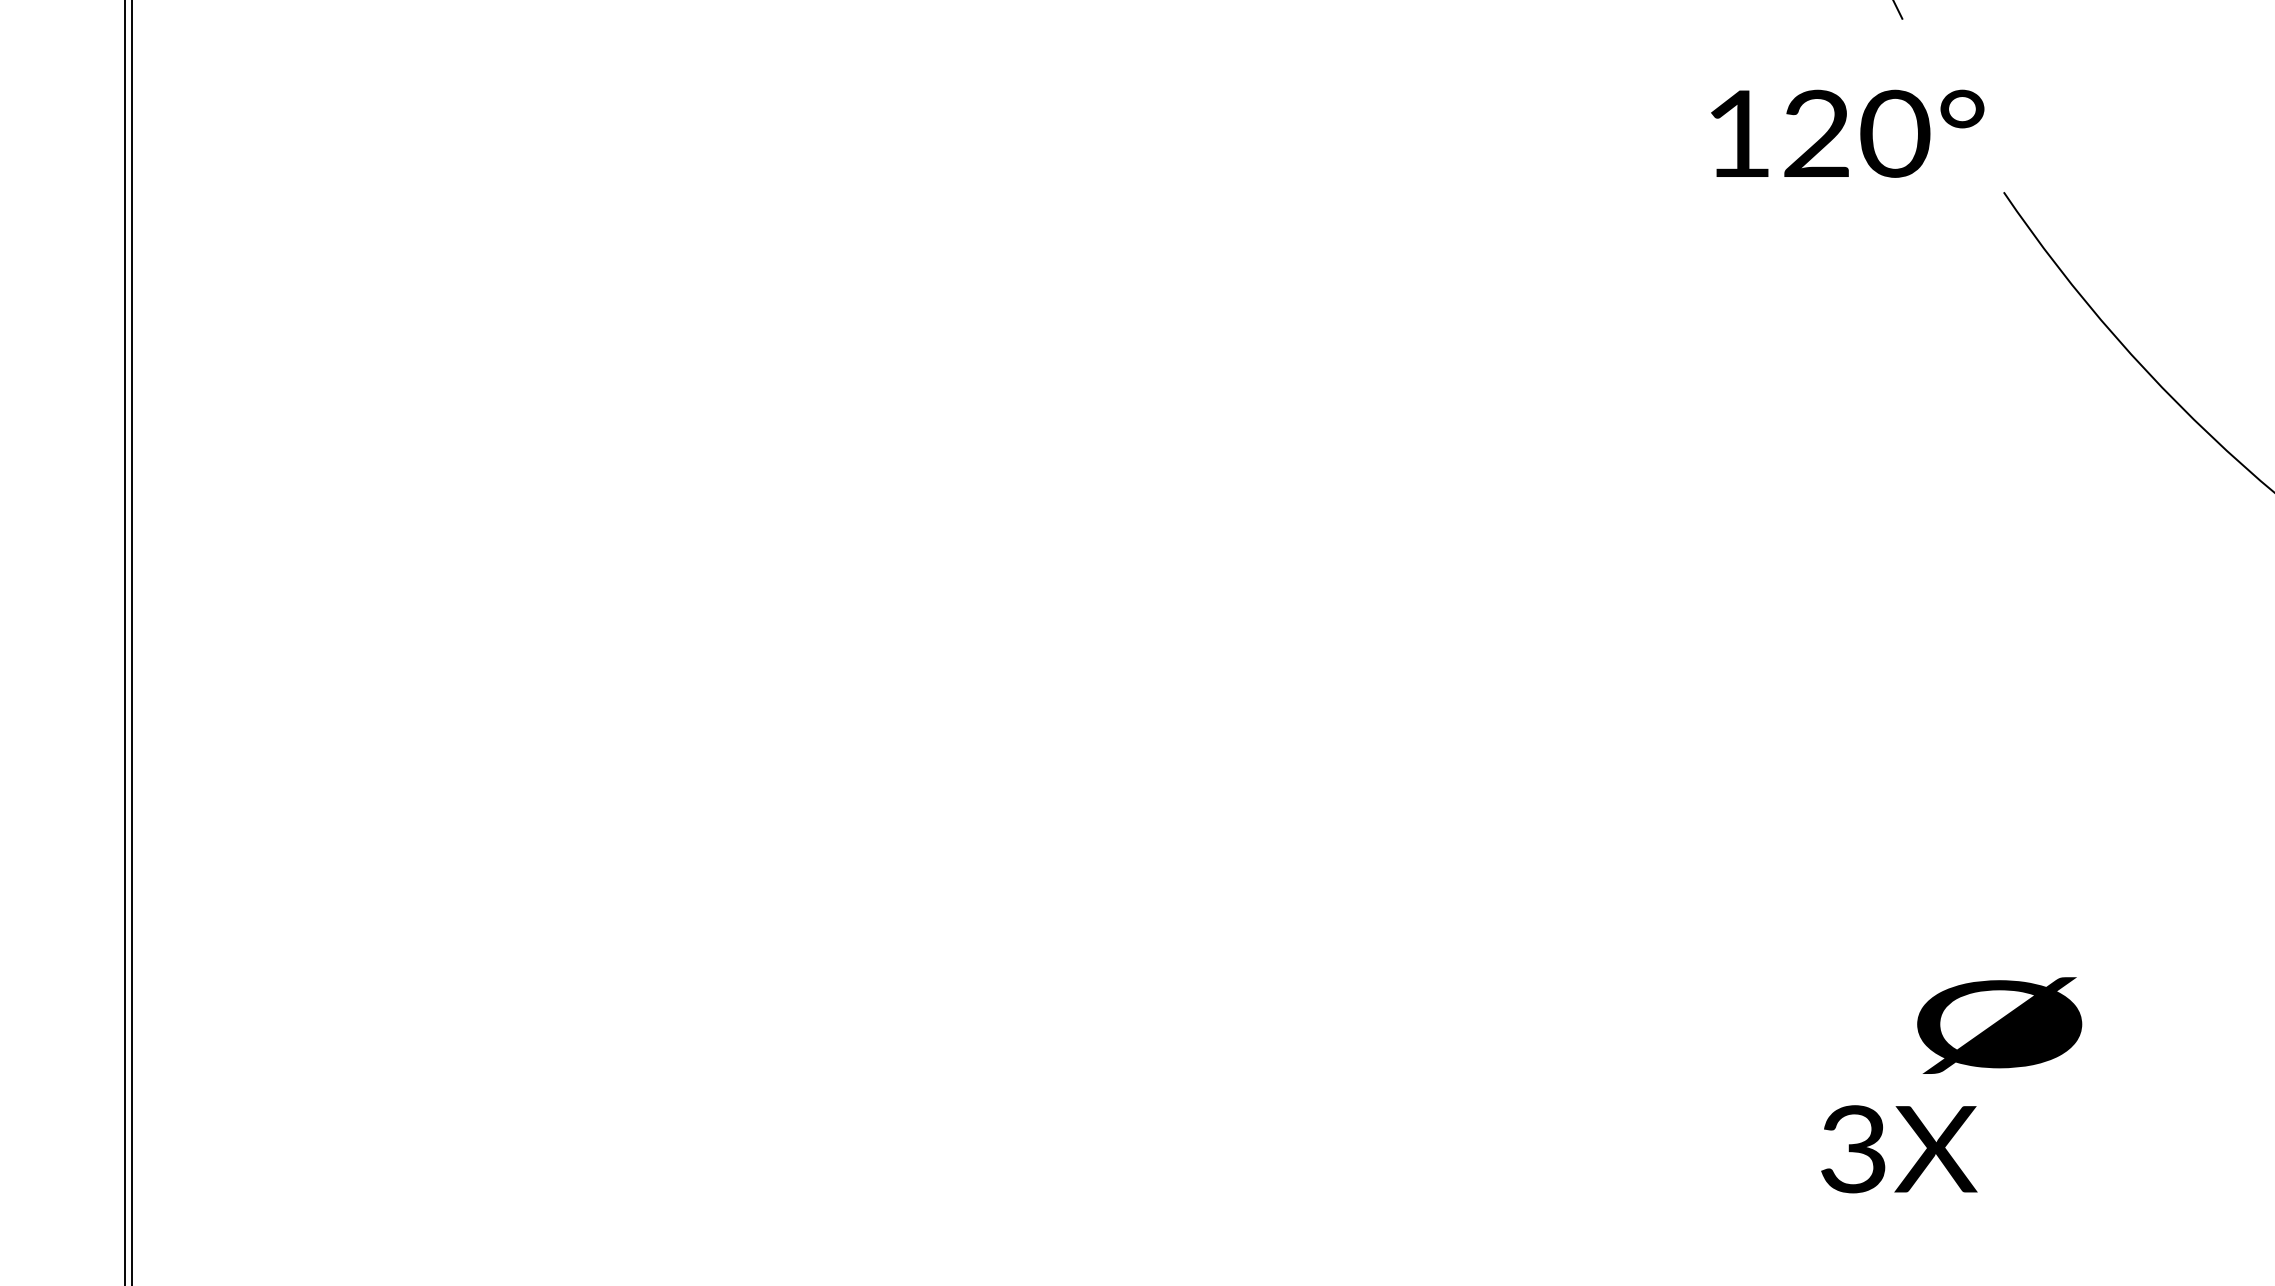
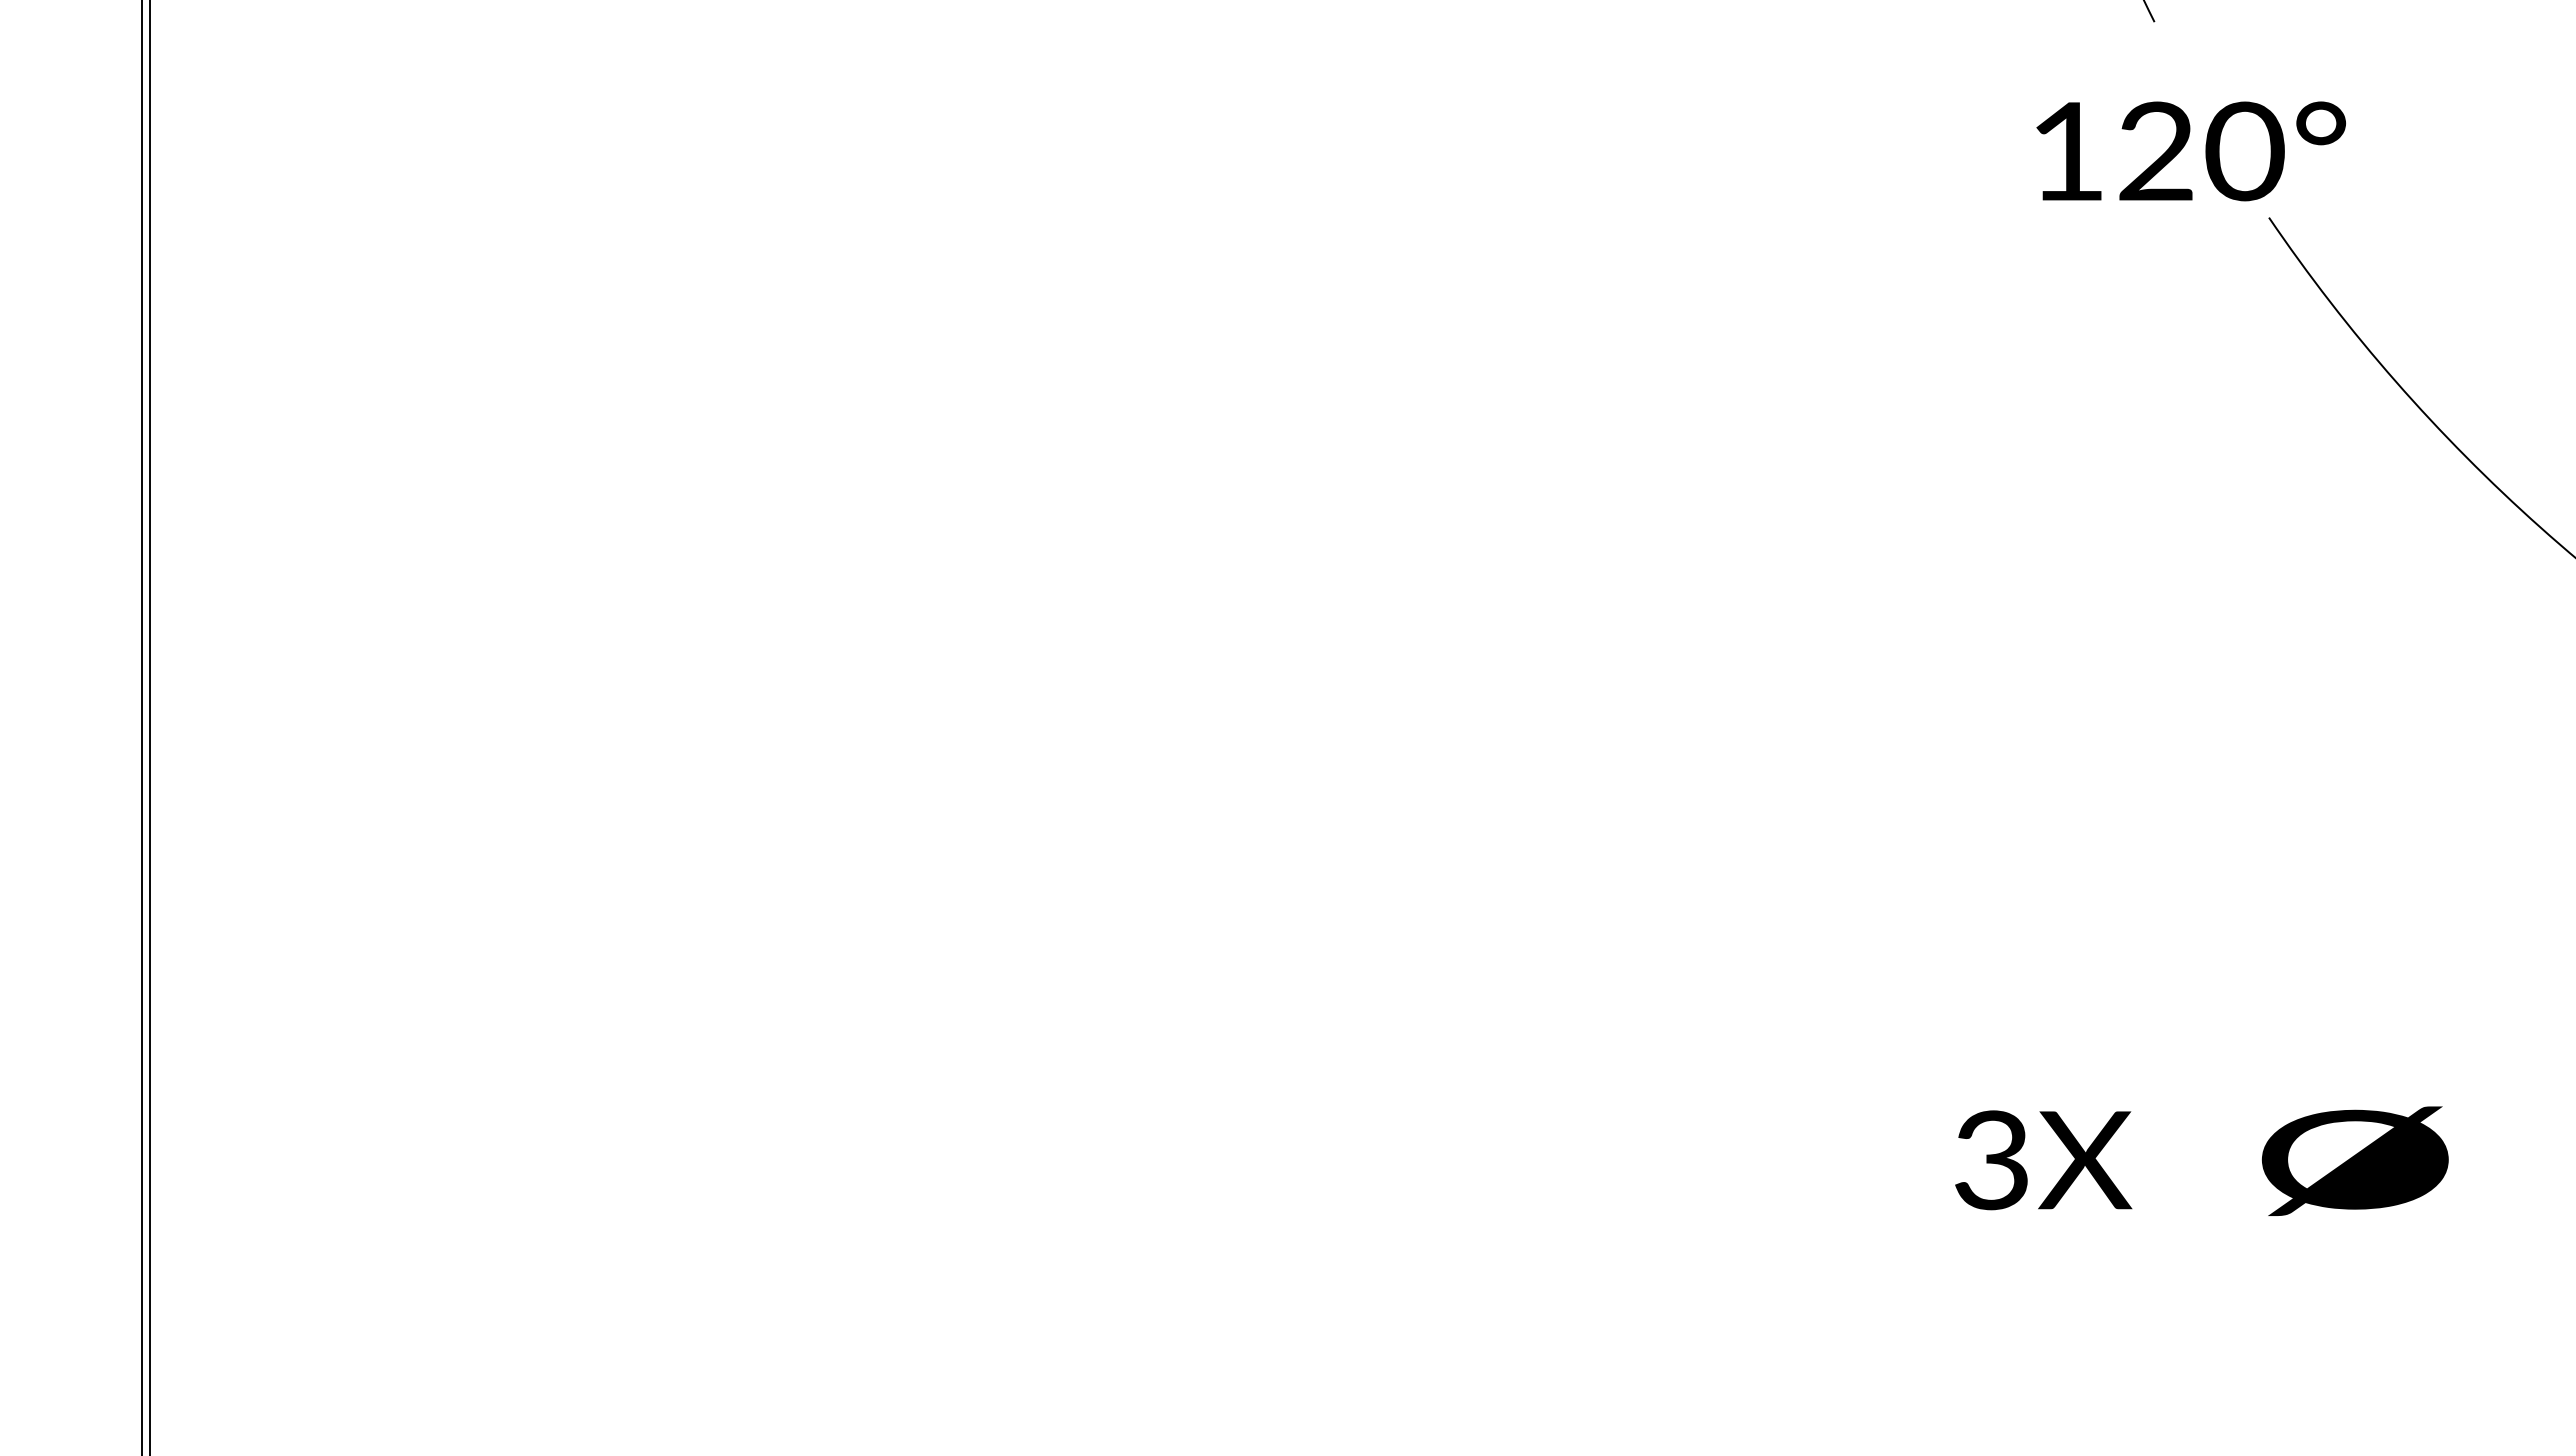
text: (1847, 133) -> (2190, 151), moved
text: (1998, 1024) -> (2354, 1160), moved
text: (1899, 1149) -> (2043, 1160), moved

